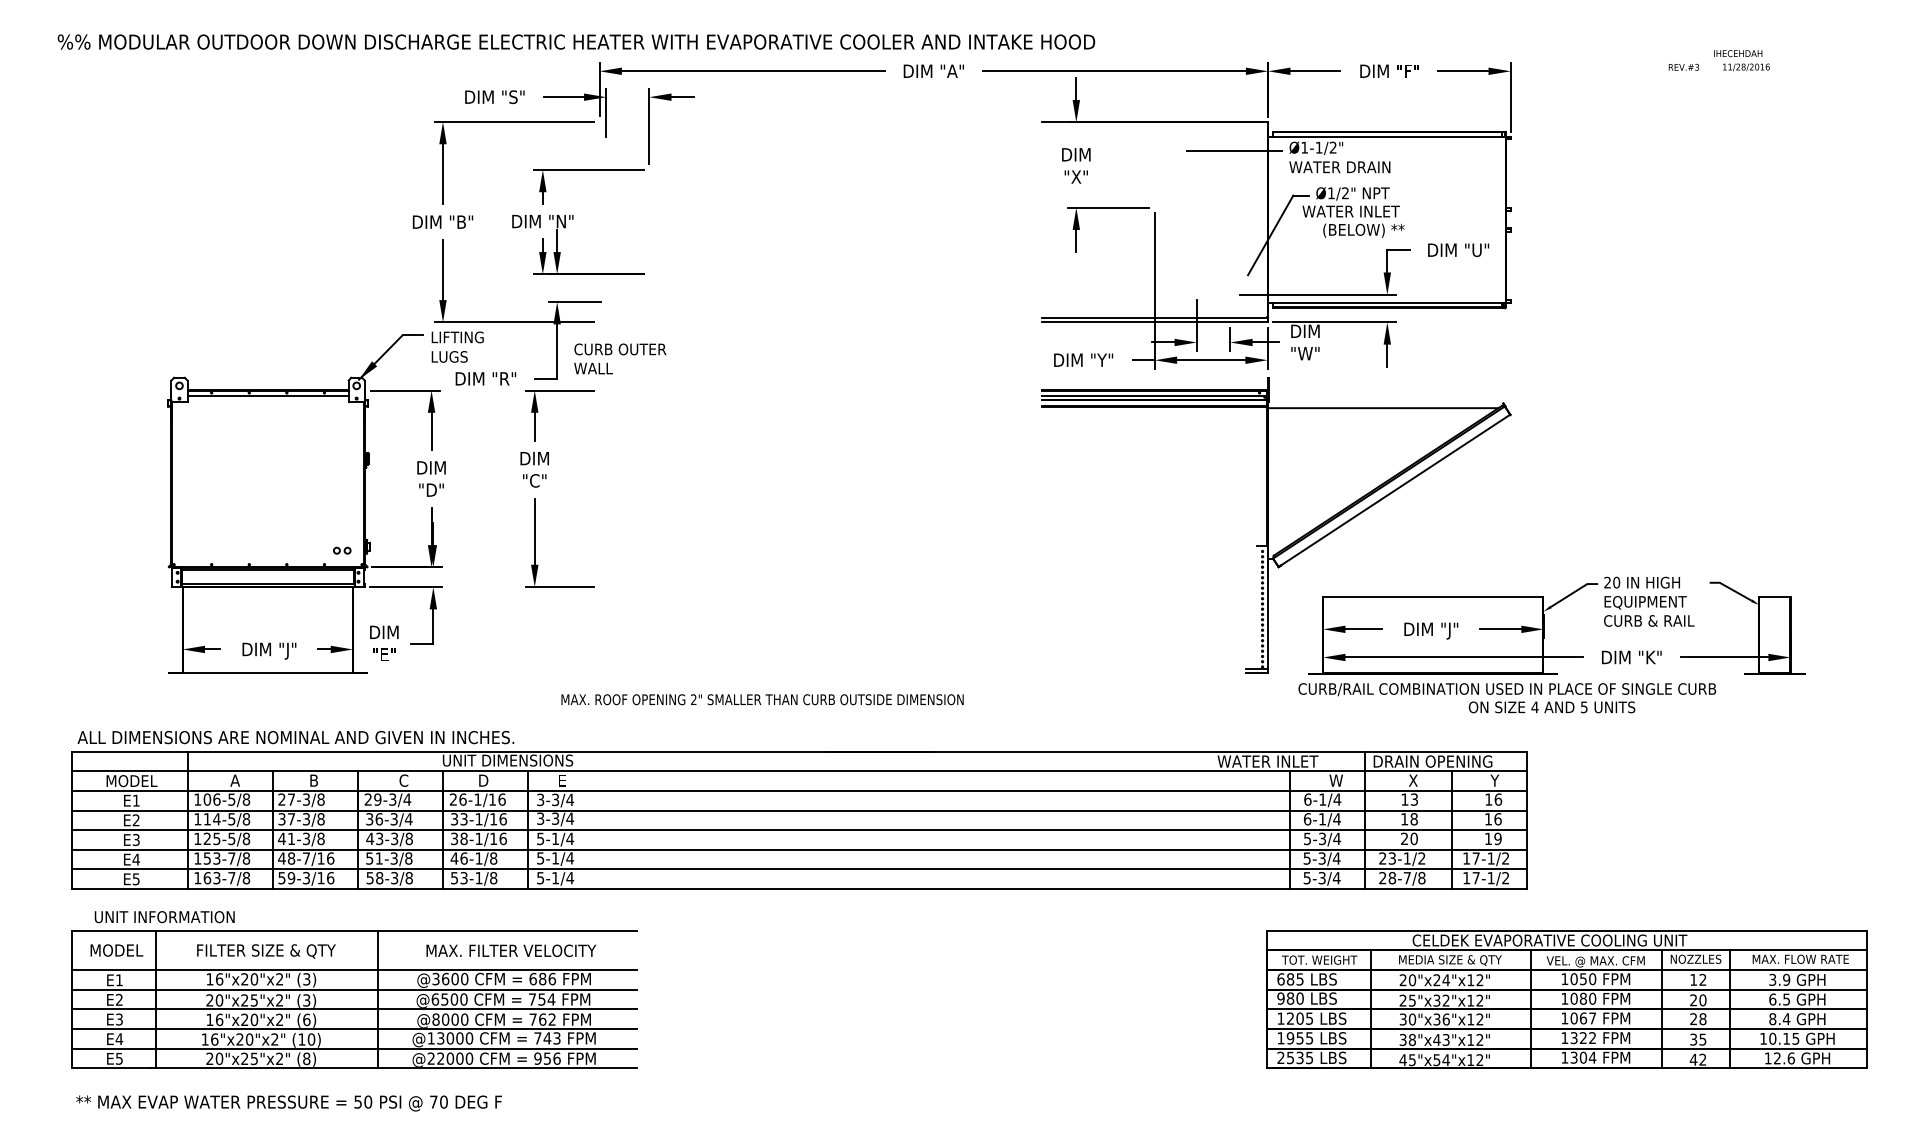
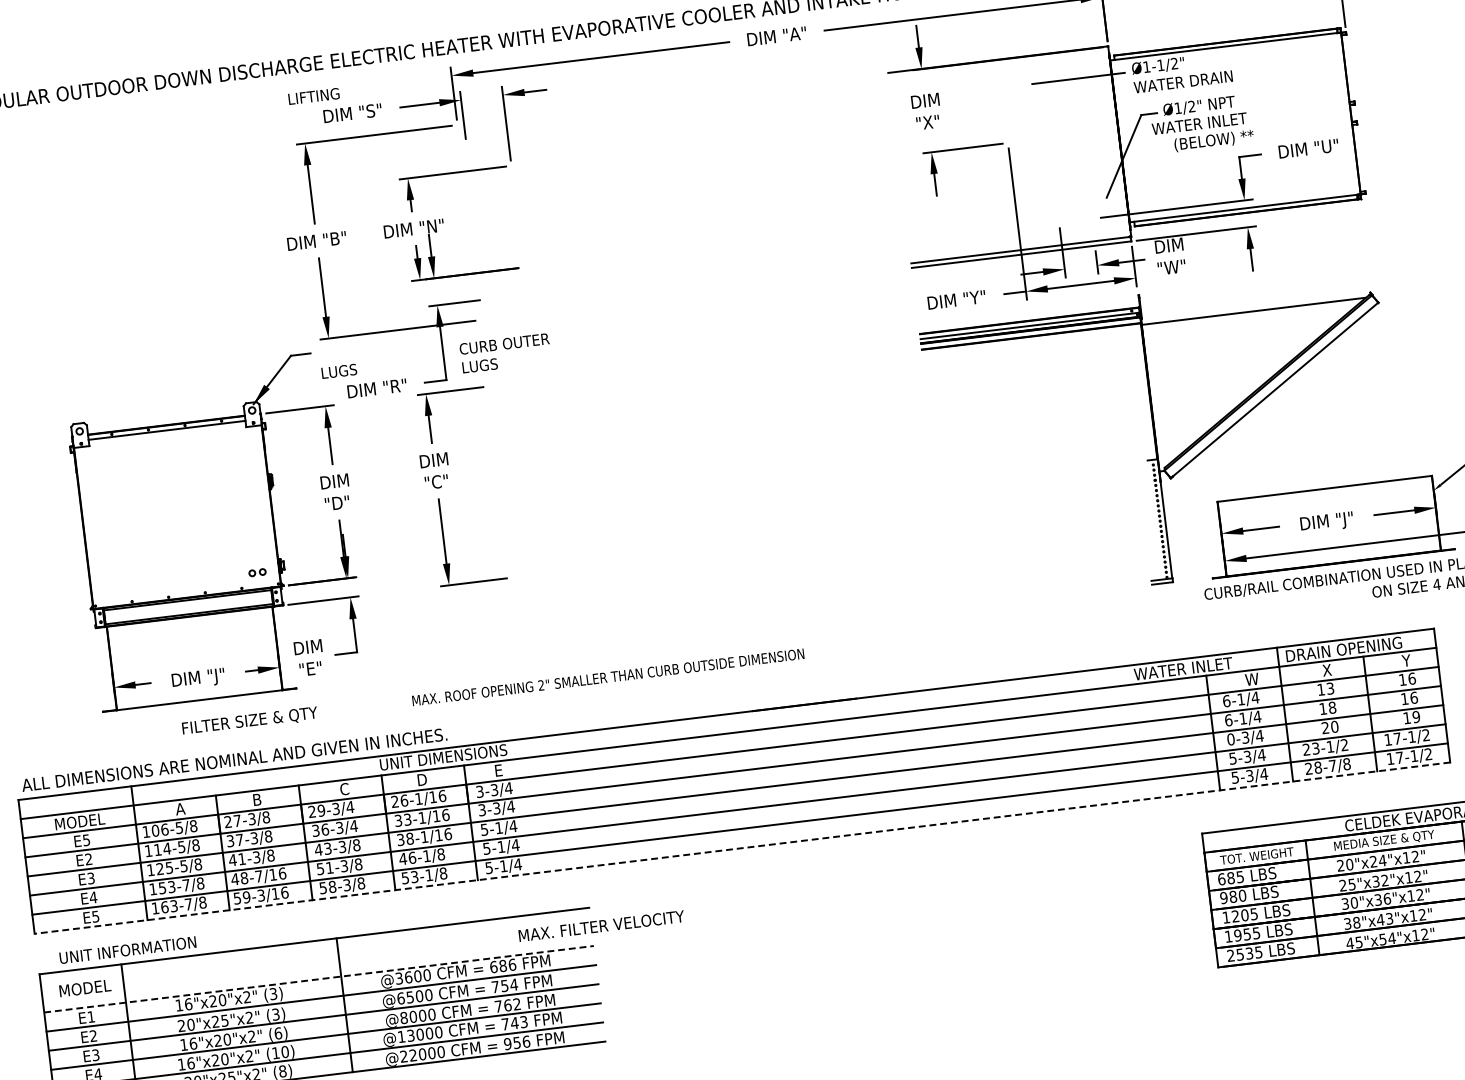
text: (457, 337) -> (313, 96), moved
text: (593, 368) -> (480, 365), WALL -> LUGS
text: (762, 699) -> (608, 677), moved
text: (135, 800) -> (85, 840), E1 -> E5
text: (1307, 838) -> (1230, 739), 5-3/4 -> 0-3/4
line: (799, 889) -> (742, 848), solid -> dashed
text: (510, 950) -> (600, 925), moved
text: (266, 951) -> (250, 721), moved
line: (355, 969) -> (319, 978), solid -> dashed

